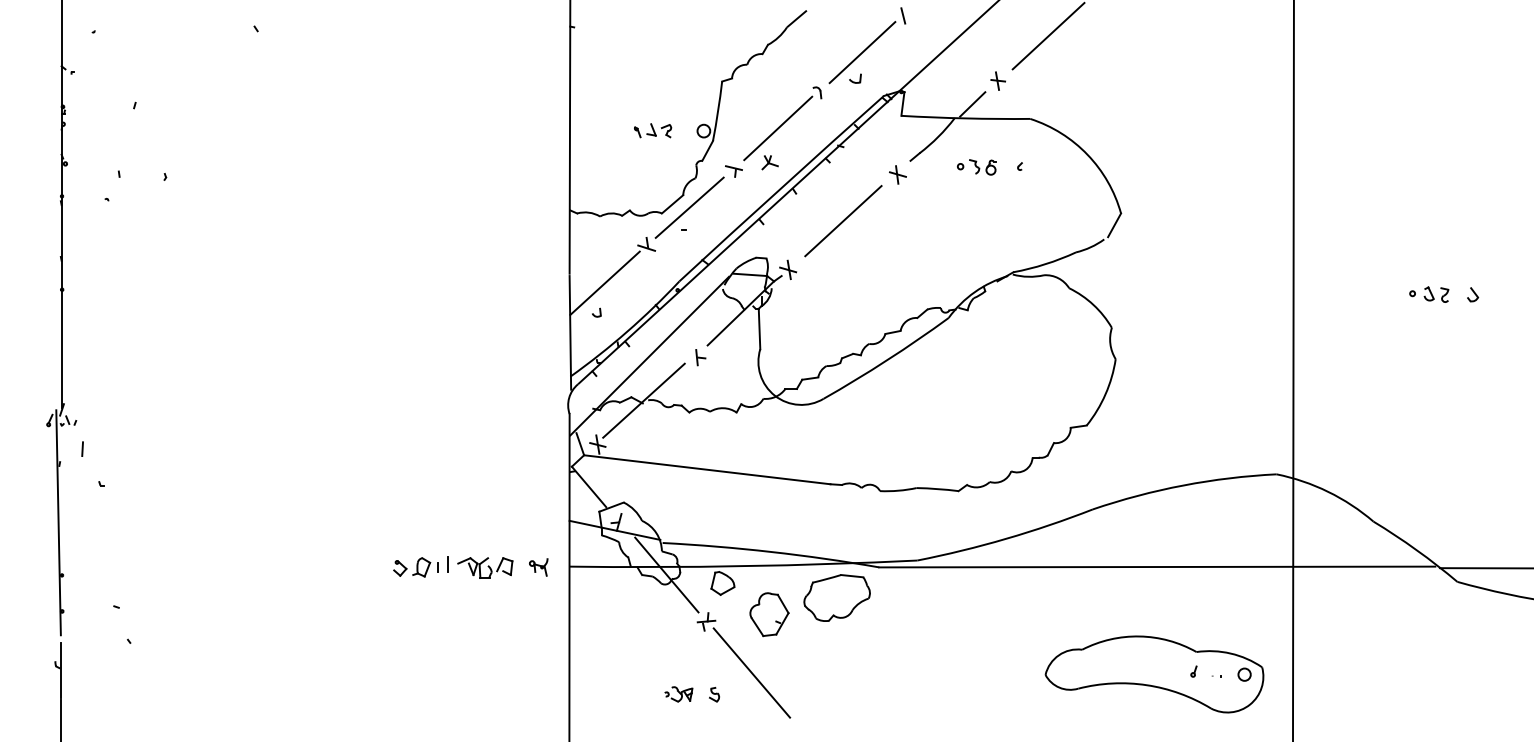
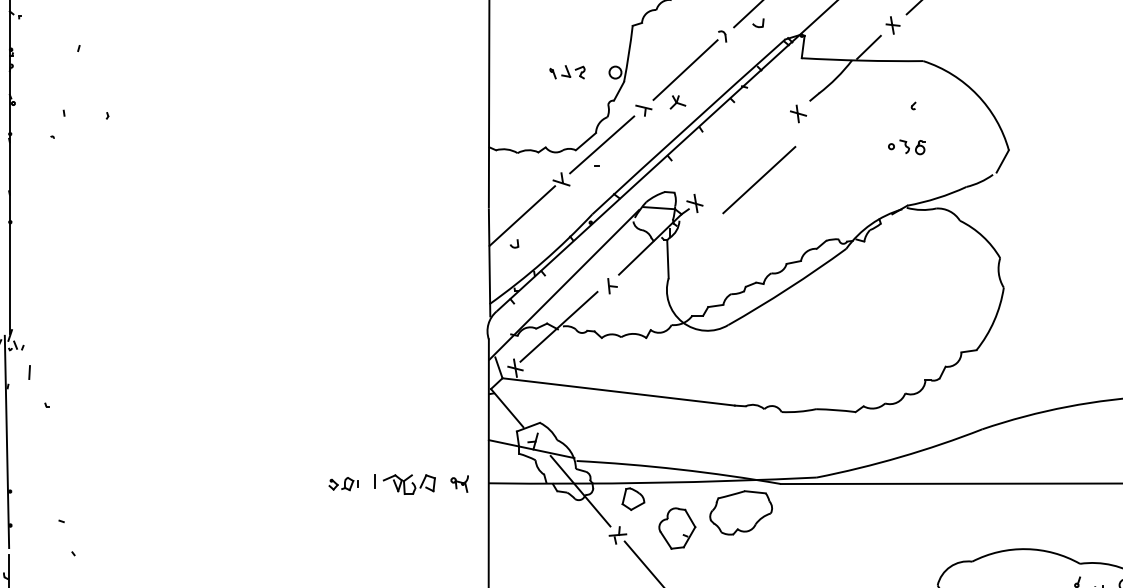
part: (976, 167) -> (906, 147), moved
line: (843, 221) -> (759, 180), moved
part: (415, 567) -> (343, 484), size x0.7

